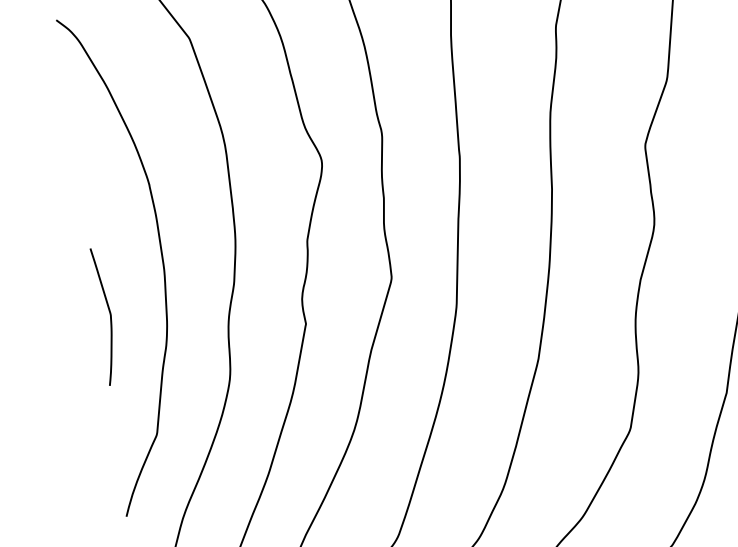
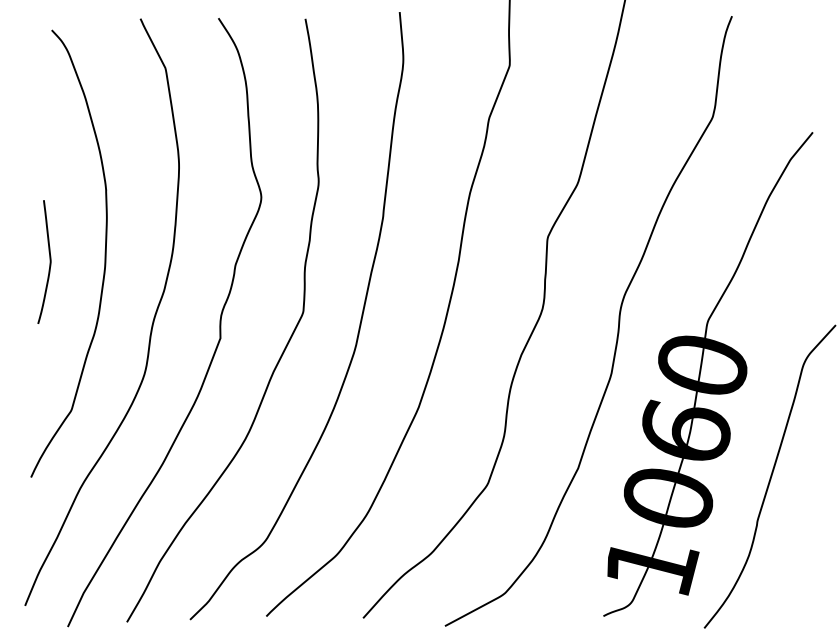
curve: (109, 314) -> (49, 261), moved

